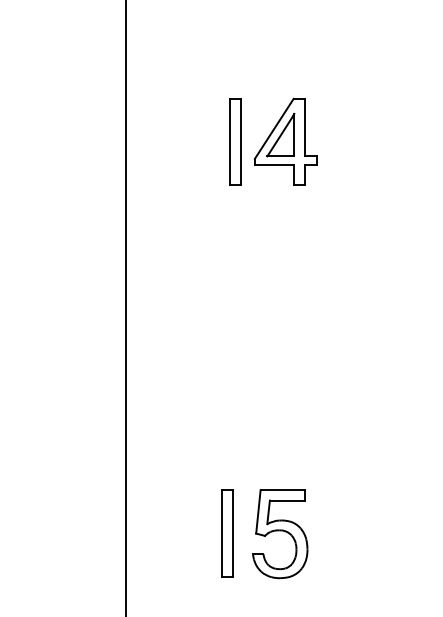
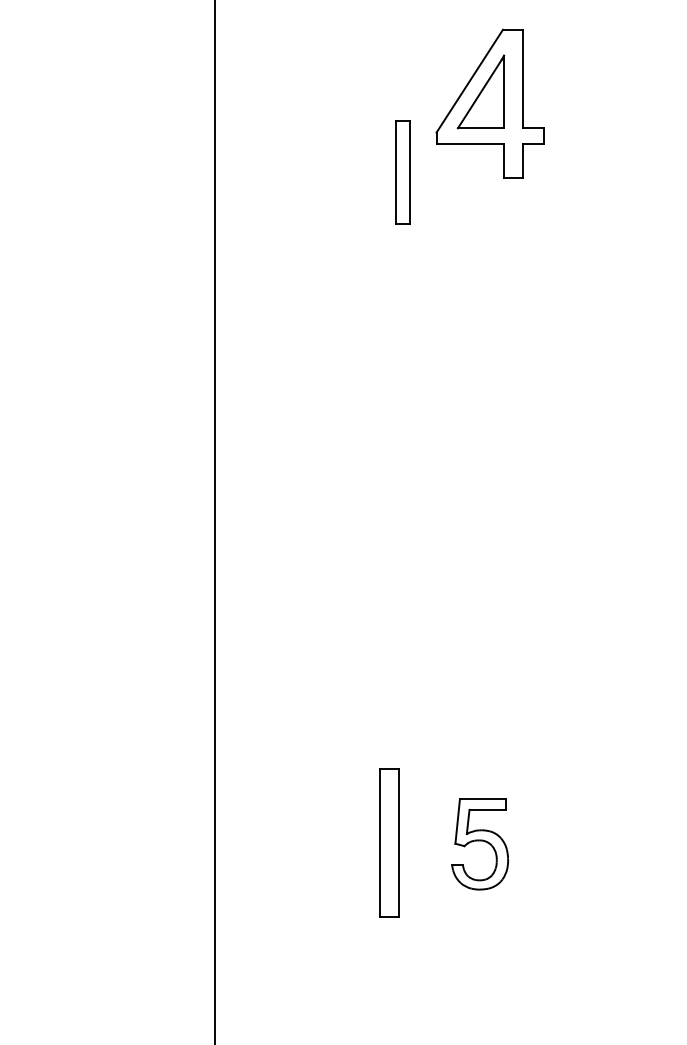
part: (235, 141) -> (403, 171), size x0.7
part: (285, 141) -> (488, 102), moved
part: (280, 534) -> (480, 844), size x0.6

